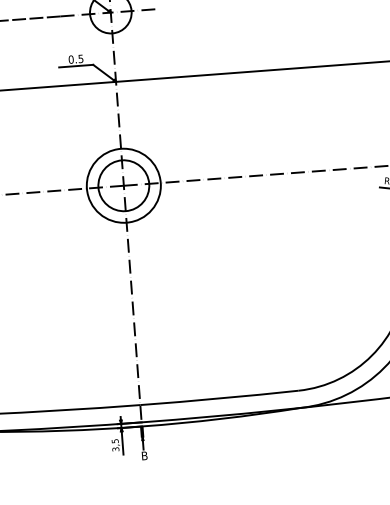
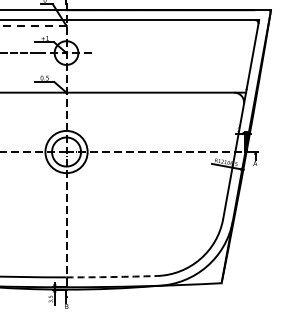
arc: (219, 399) -> (111, 277), solid -> dashed

